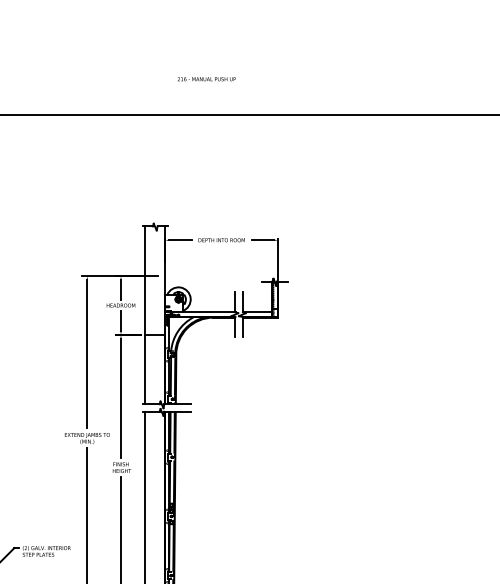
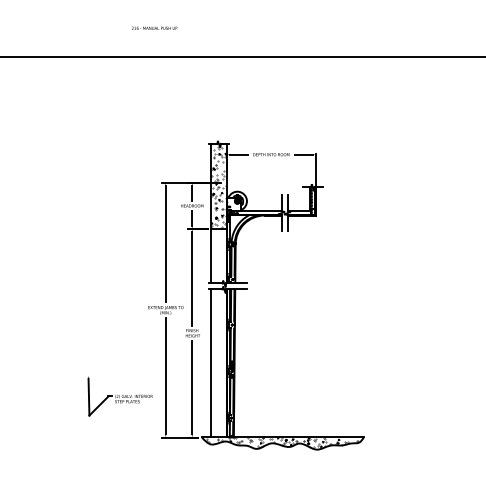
text: (206, 78) -> (154, 27), moved
hatch: (154, 282) -> (218, 187), added

